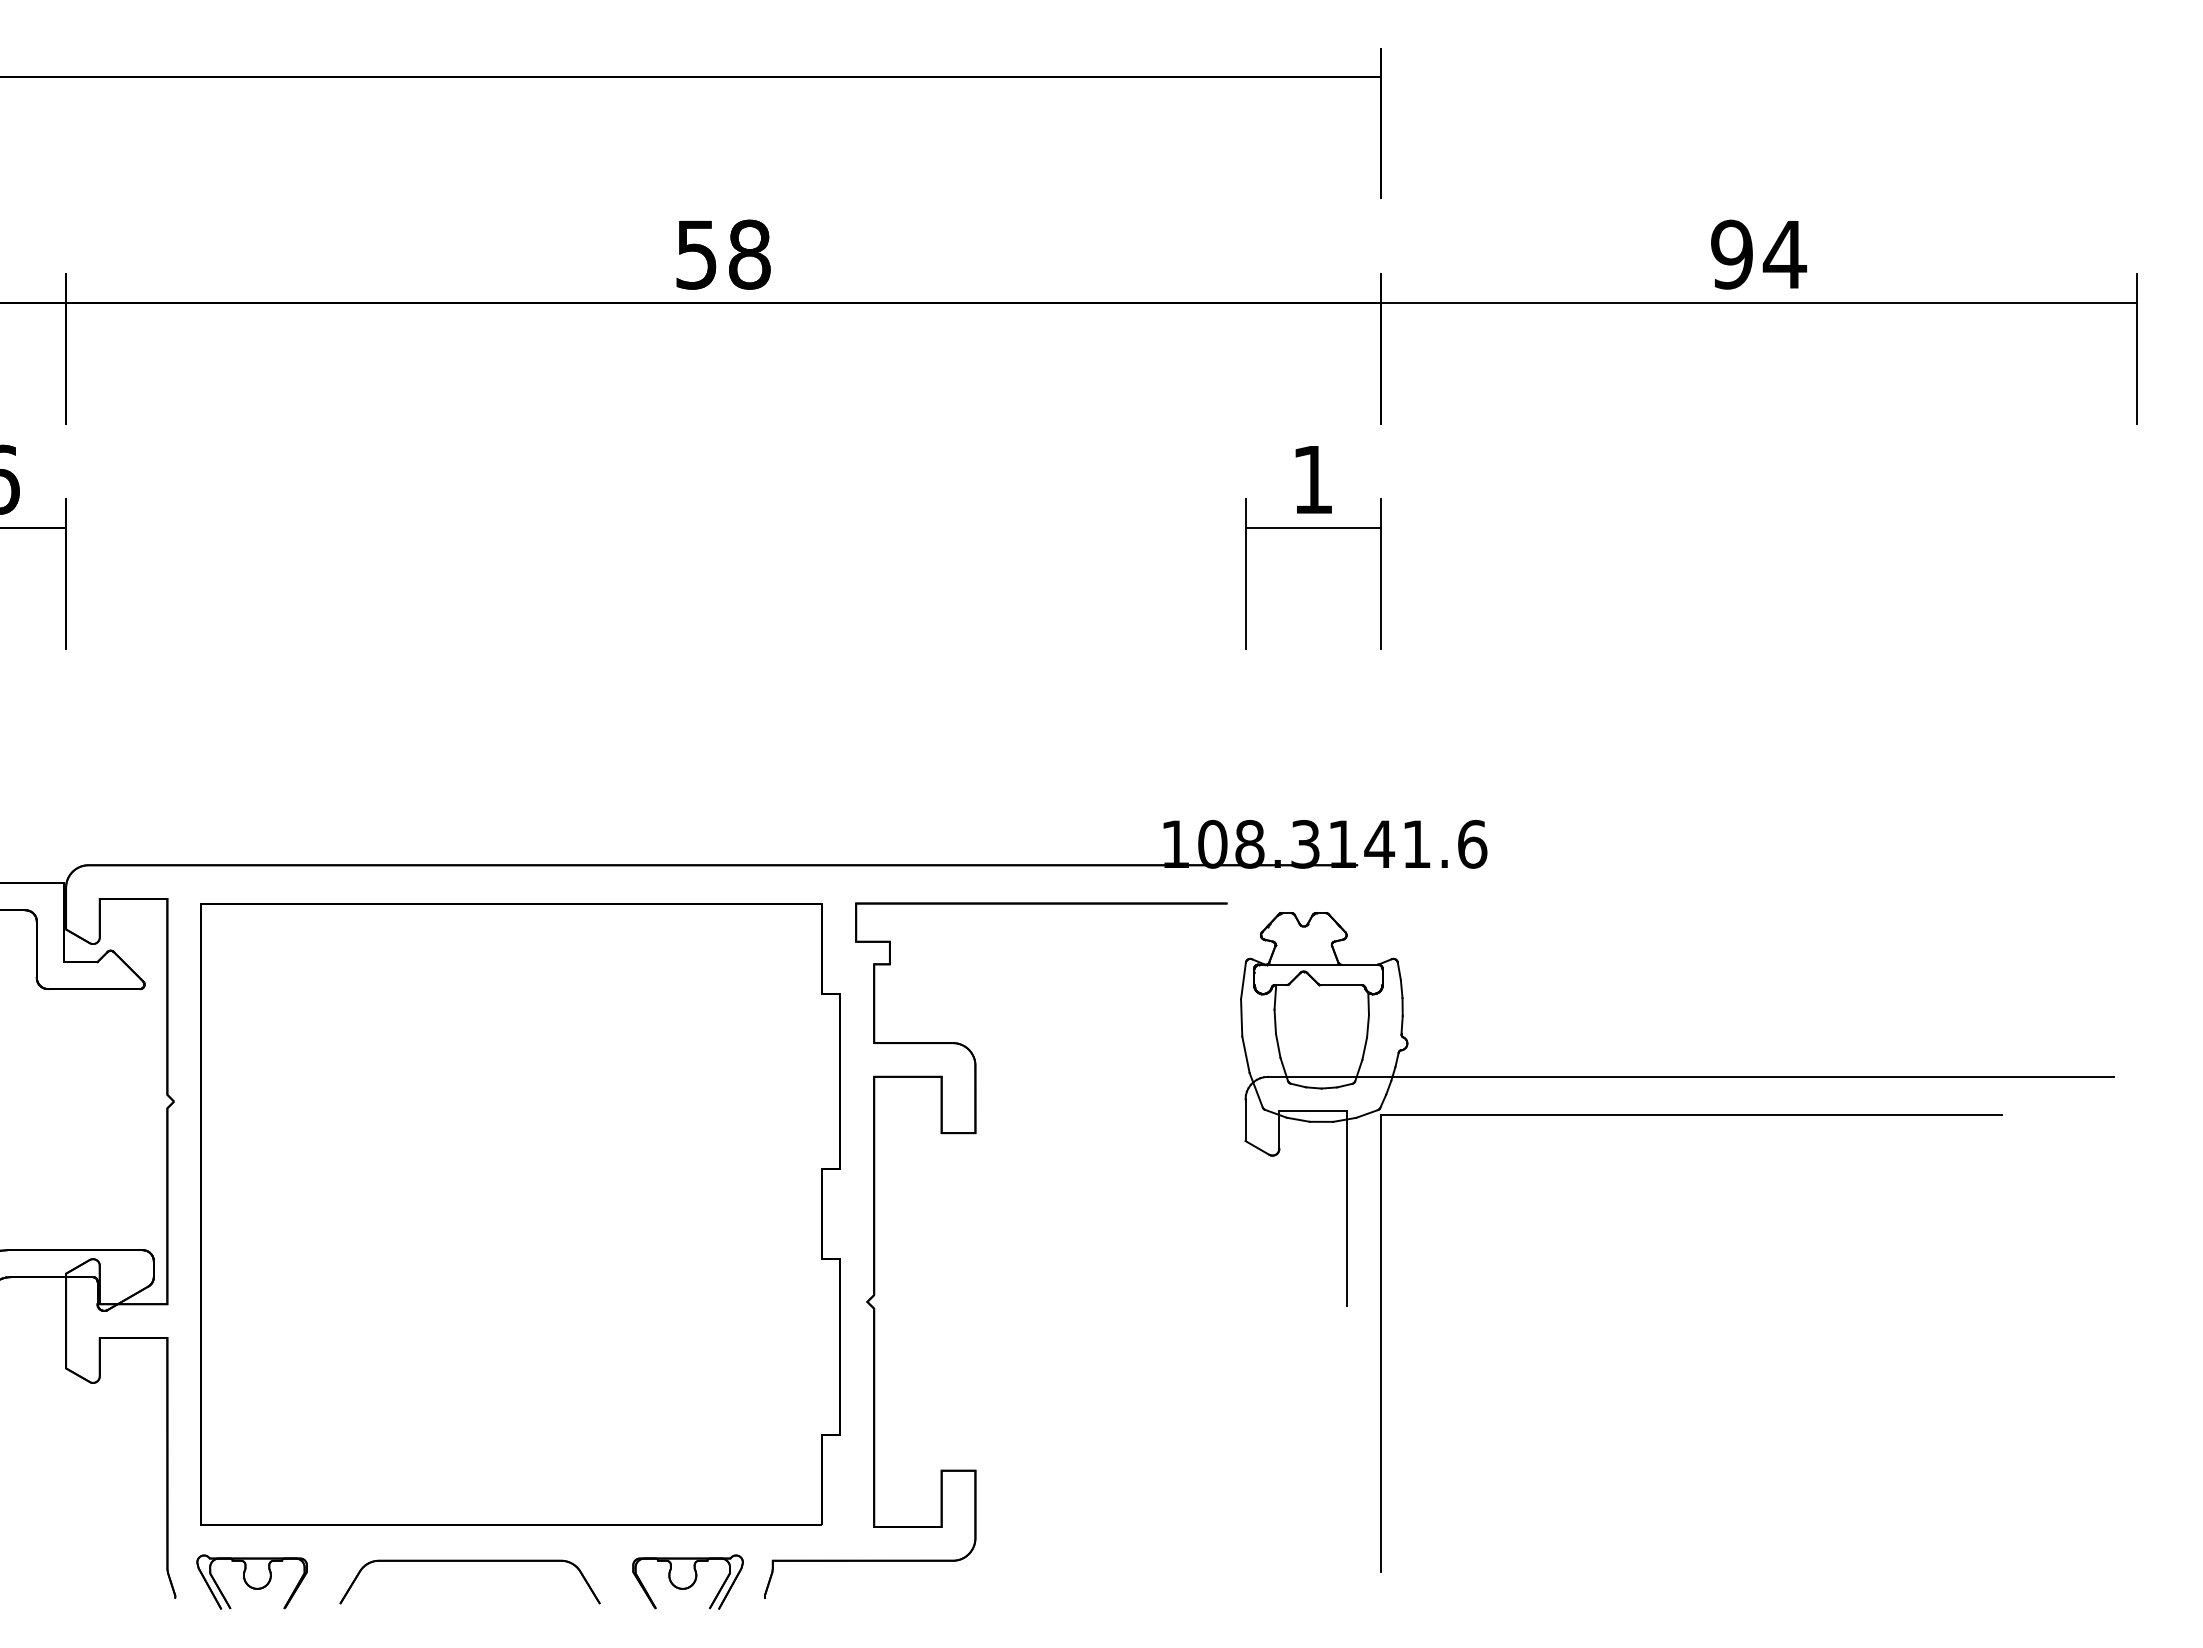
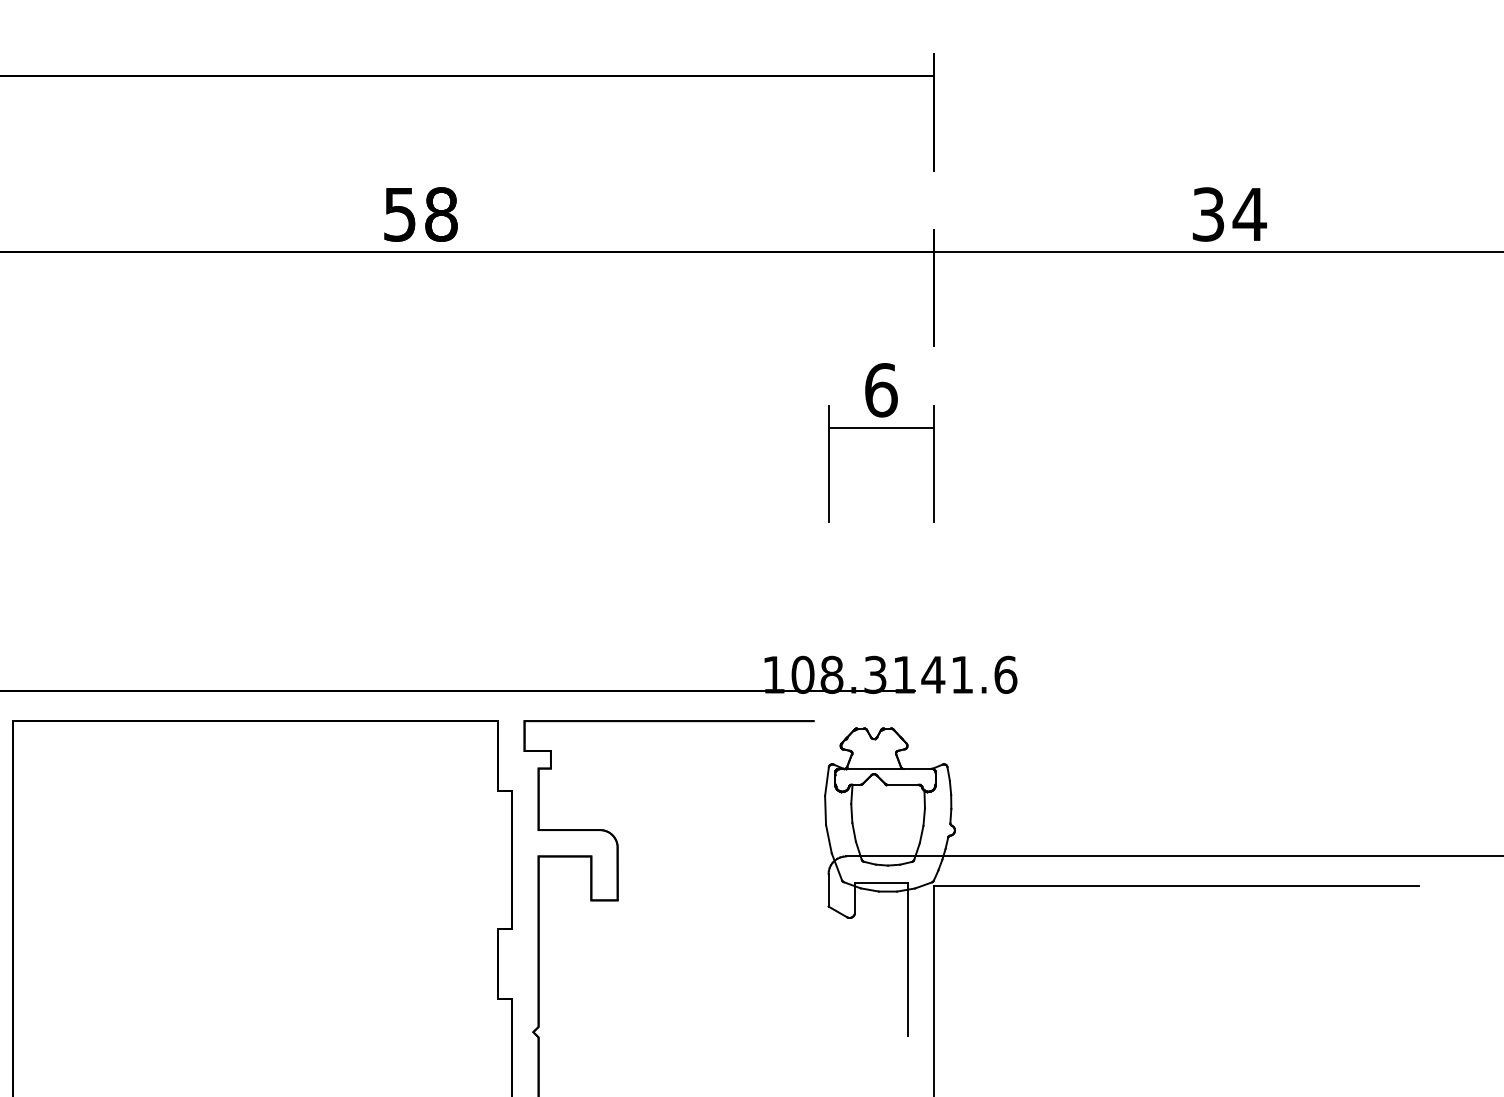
text: (1731, 254) -> (1208, 214), 94 -> 34
text: (1313, 479) -> (881, 390), 1 -> 6

